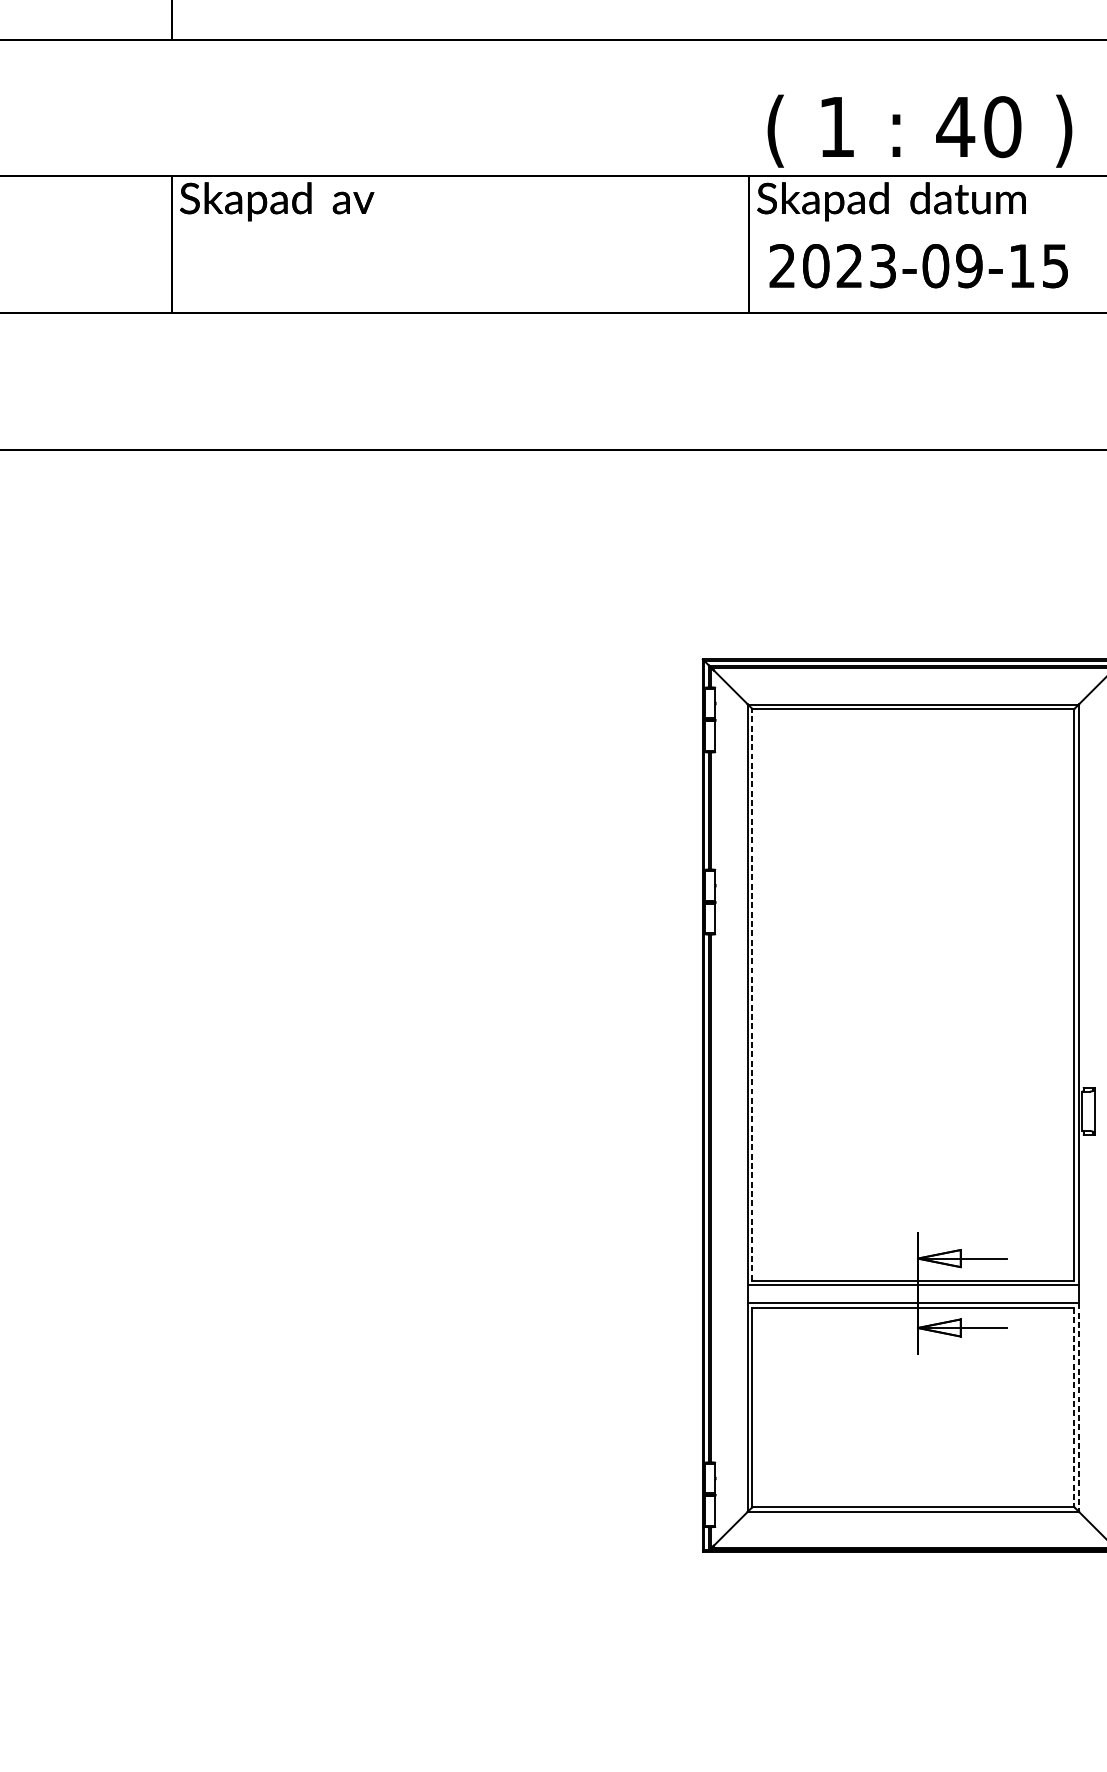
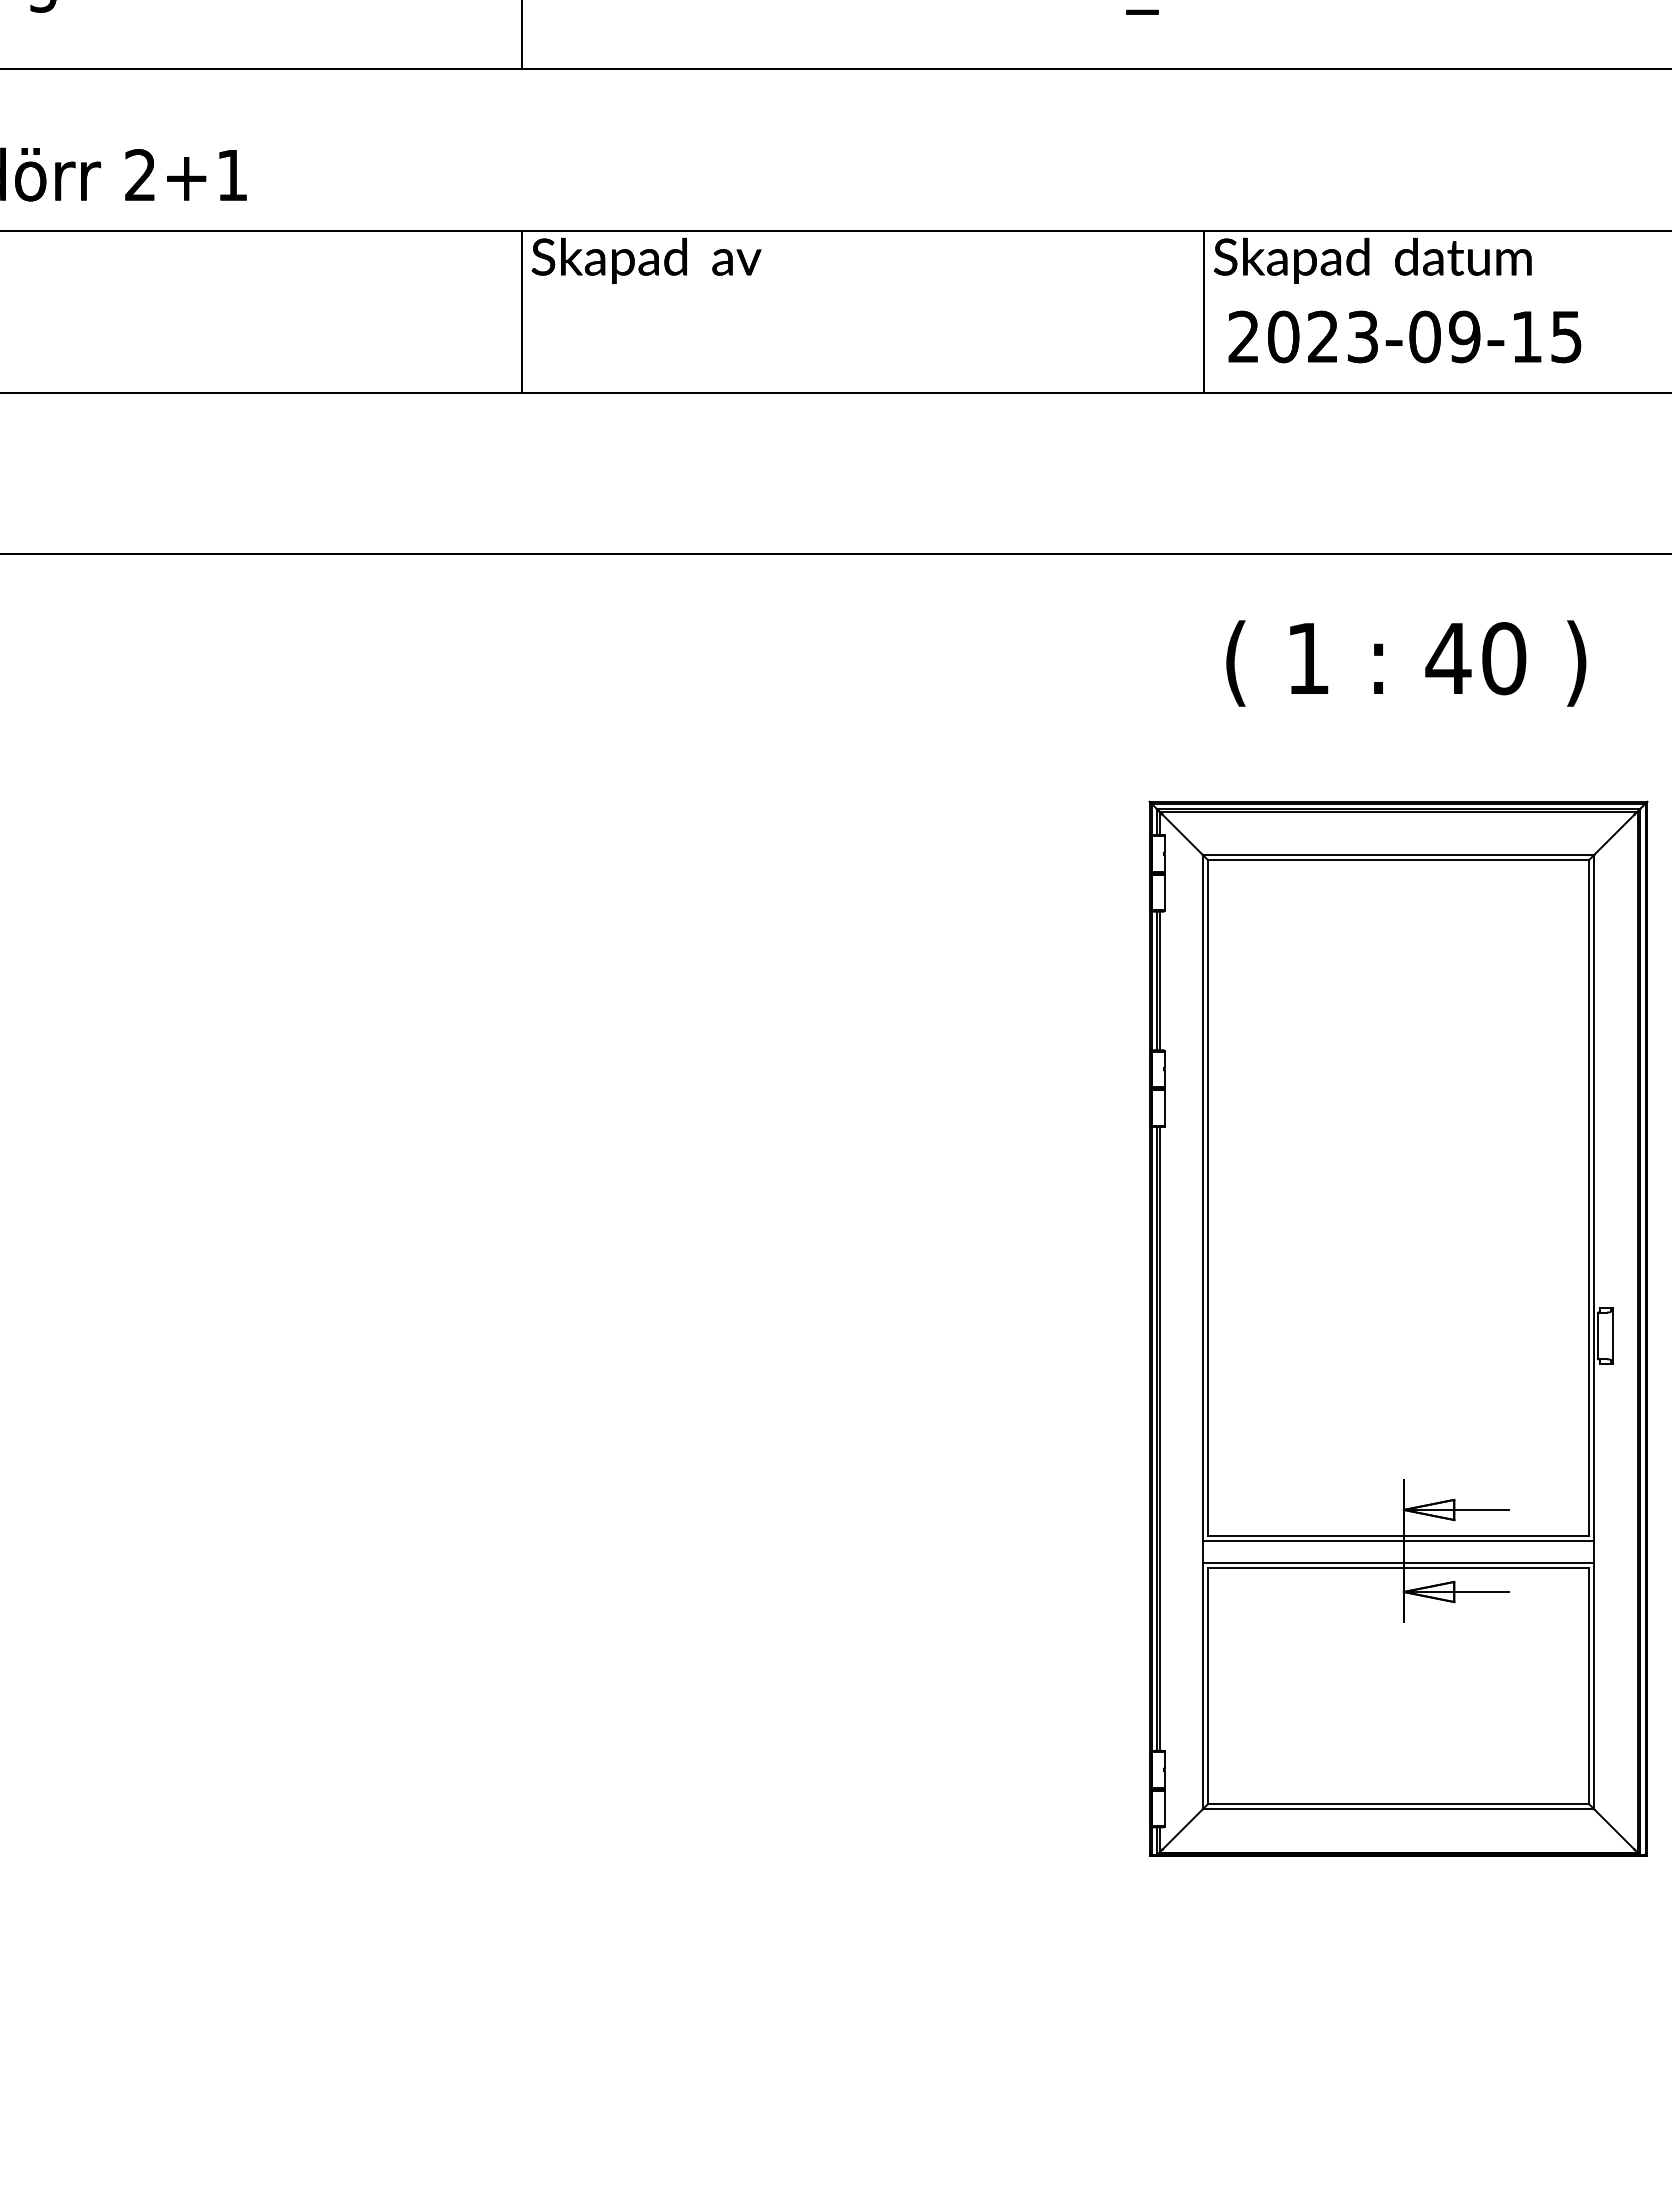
text: (920, 131) -> (1406, 663), moved
line: (752, 995) -> (1208, 1198), dashed -> solid
line: (1074, 1407) -> (1588, 1686), dashed -> solid
line: (1079, 1407) -> (1594, 1686), dashed -> solid

